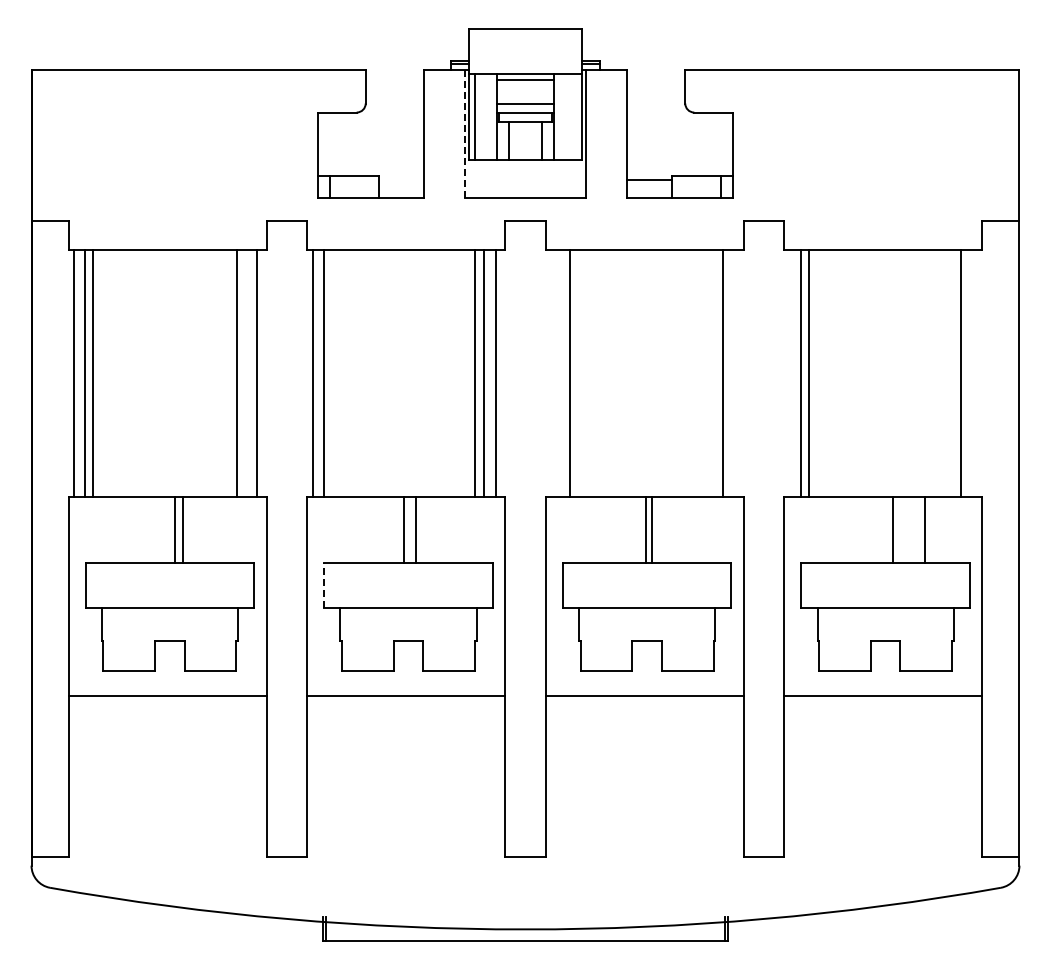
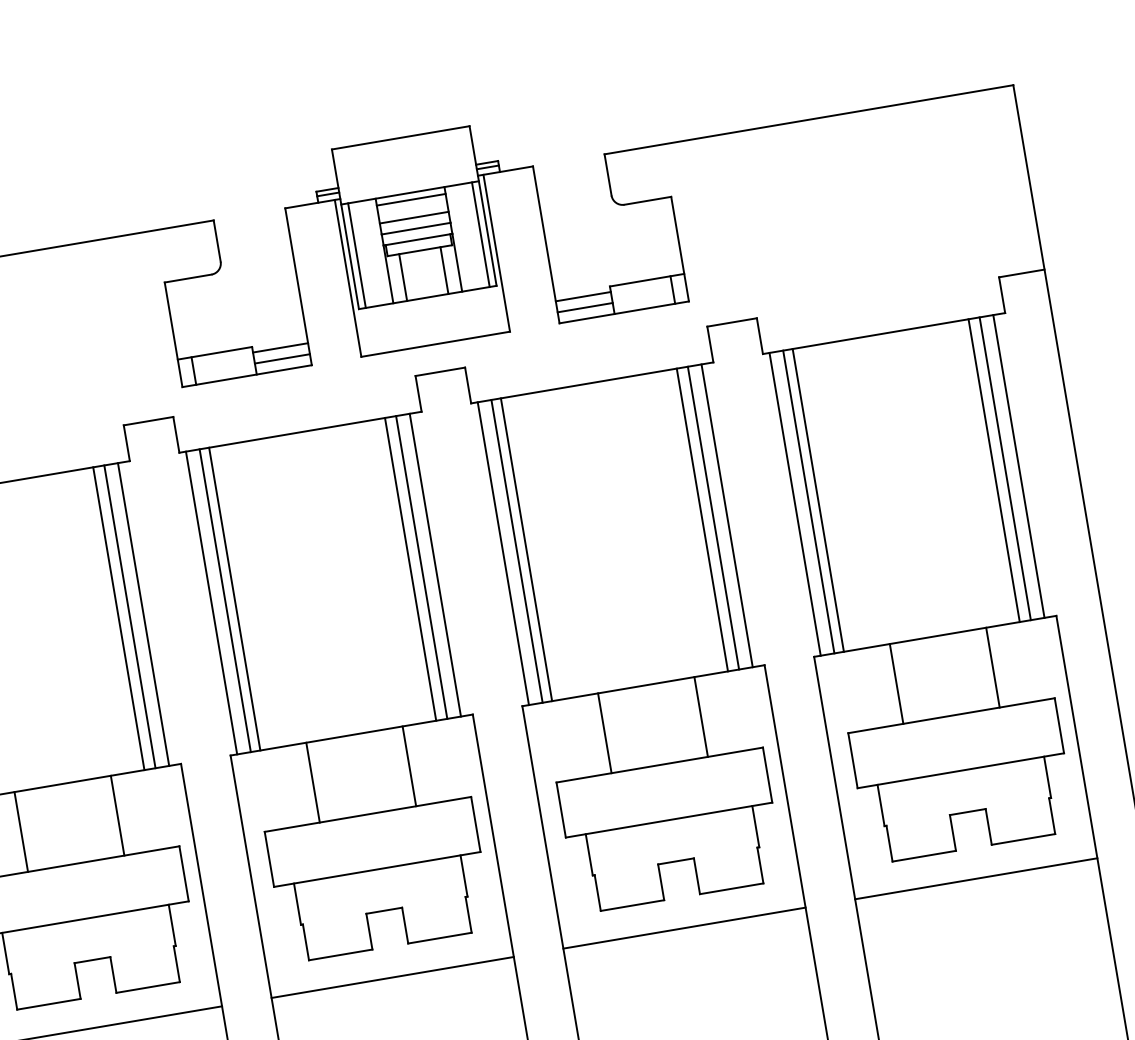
line: (525, 94) -> (414, 217), added
line: (576, 116) -> (481, 233), added
line: (464, 133) -> (347, 277), dashed -> solid
line: (401, 180) -> (280, 348), added
line: (401, 189) -> (282, 359), added
line: (648, 189) -> (584, 308), added
line: (245, 373) -> (129, 616), added
line: (331, 373) -> (234, 598), added
line: (551, 373) -> (503, 553), added
line: (562, 373) -> (517, 551), added
line: (713, 373) -> (701, 519), added
line: (734, 373) -> (727, 515), added
line: (789, 373) -> (794, 504), added
line: (952, 373) -> (994, 470), added
line: (972, 373) -> (1018, 466), added
line: (175, 529) -> (117, 815), moved
line: (182, 529) -> (21, 831), moved
line: (403, 529) -> (408, 765), moved
line: (416, 529) -> (313, 781), moved
line: (645, 529) -> (604, 732), moved
line: (652, 529) -> (701, 716), moved
line: (893, 529) -> (896, 683), moved
line: (324, 585) -> (269, 859), dashed -> solid

